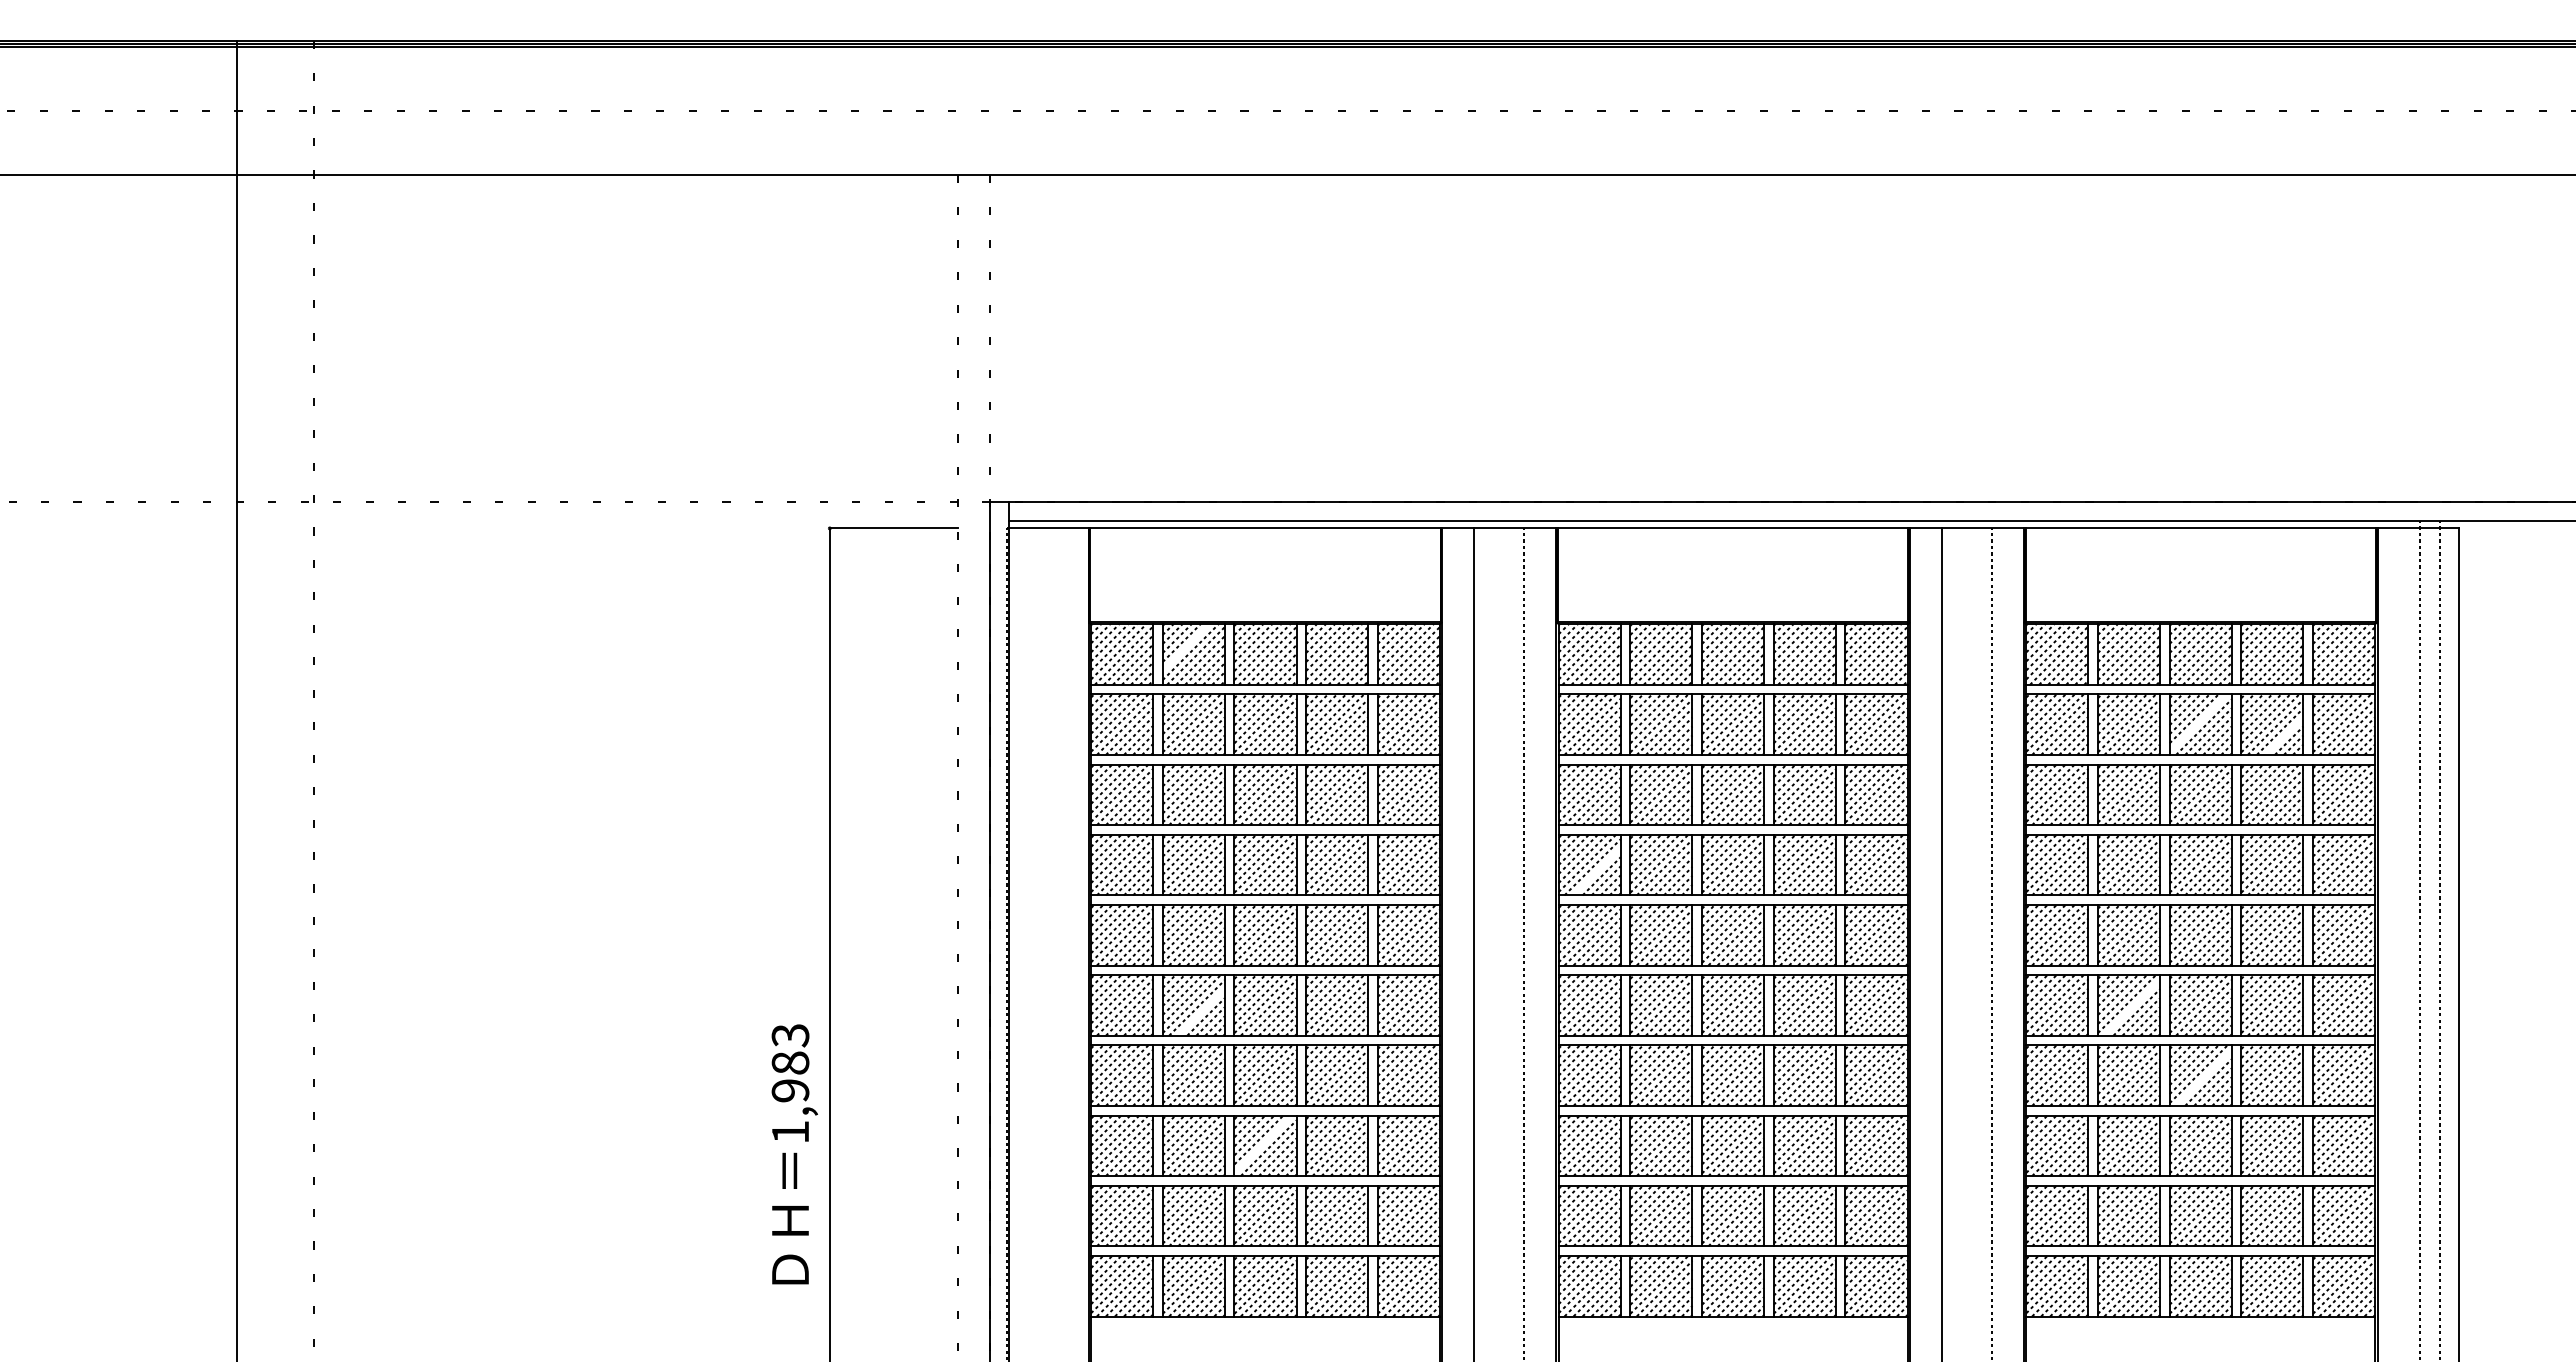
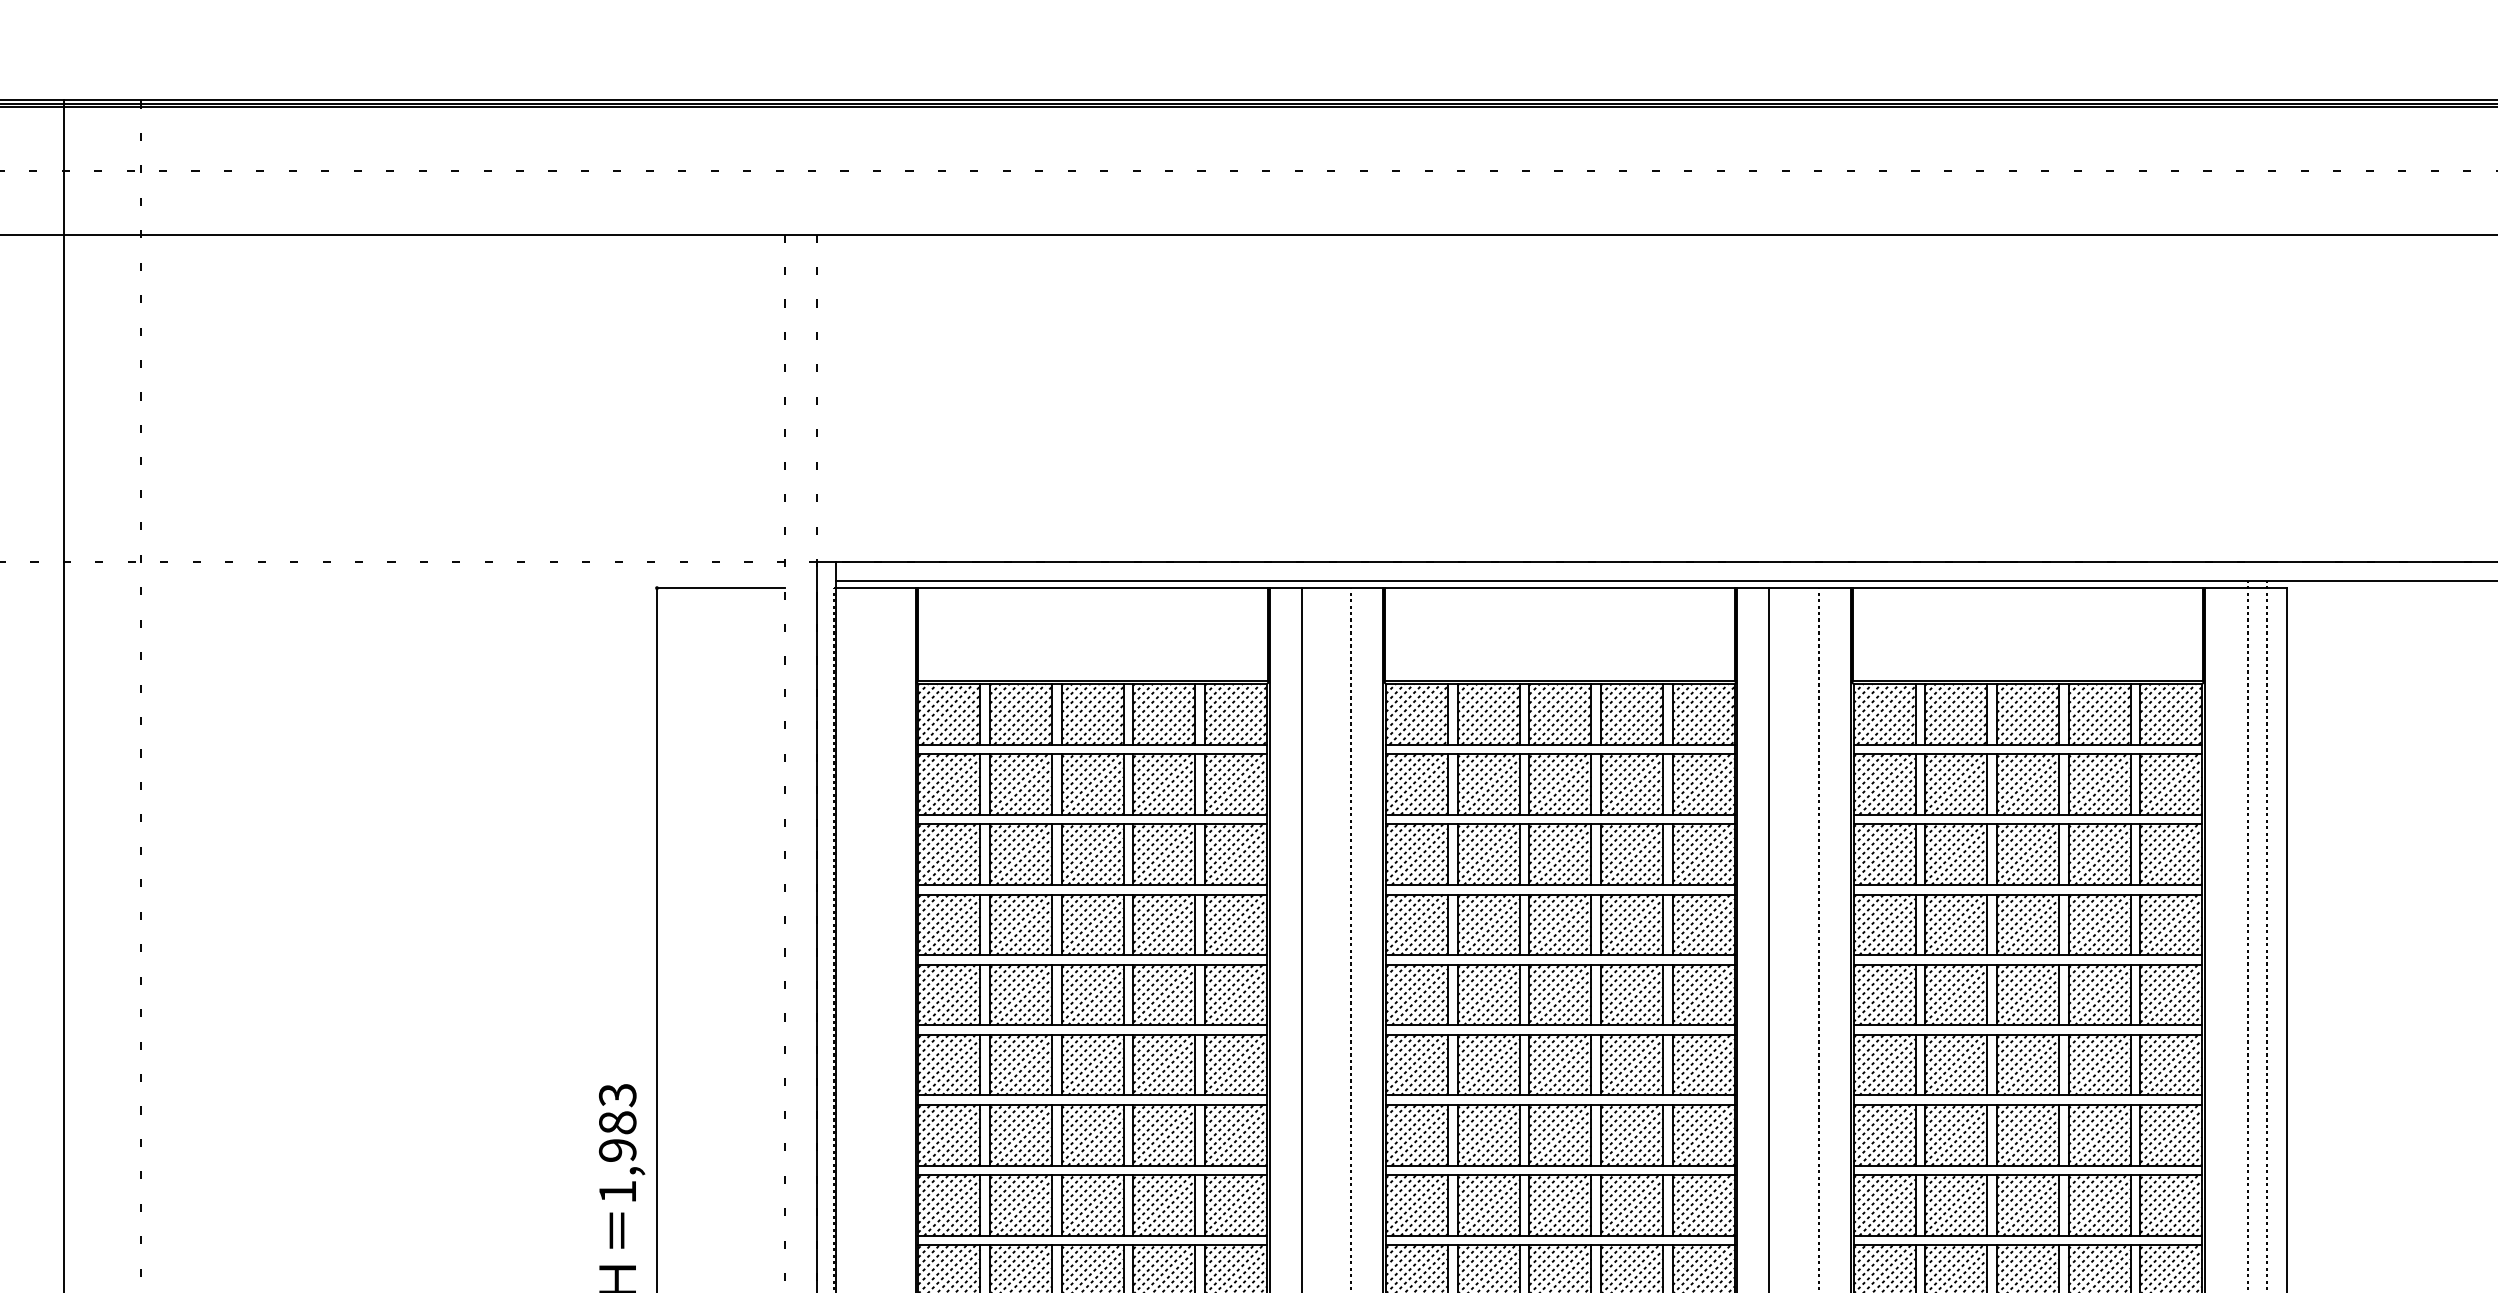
line: (1185, 647) -> (1012, 707), added
line: (2198, 723) -> (2025, 783), added
line: (2284, 736) -> (2111, 796), added
line: (1596, 871) -> (1423, 931), added
line: (2132, 1007) -> (1959, 1067), added
line: (1201, 1012) -> (1028, 1072), added
line: (2203, 1077) -> (2030, 1137), added
line: (1263, 1144) -> (1090, 1204), added

